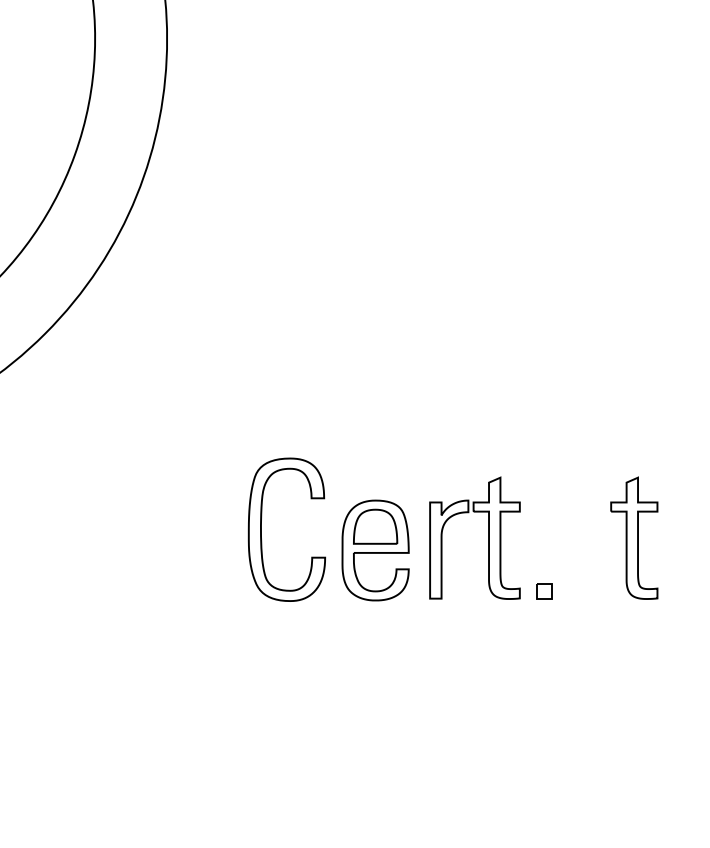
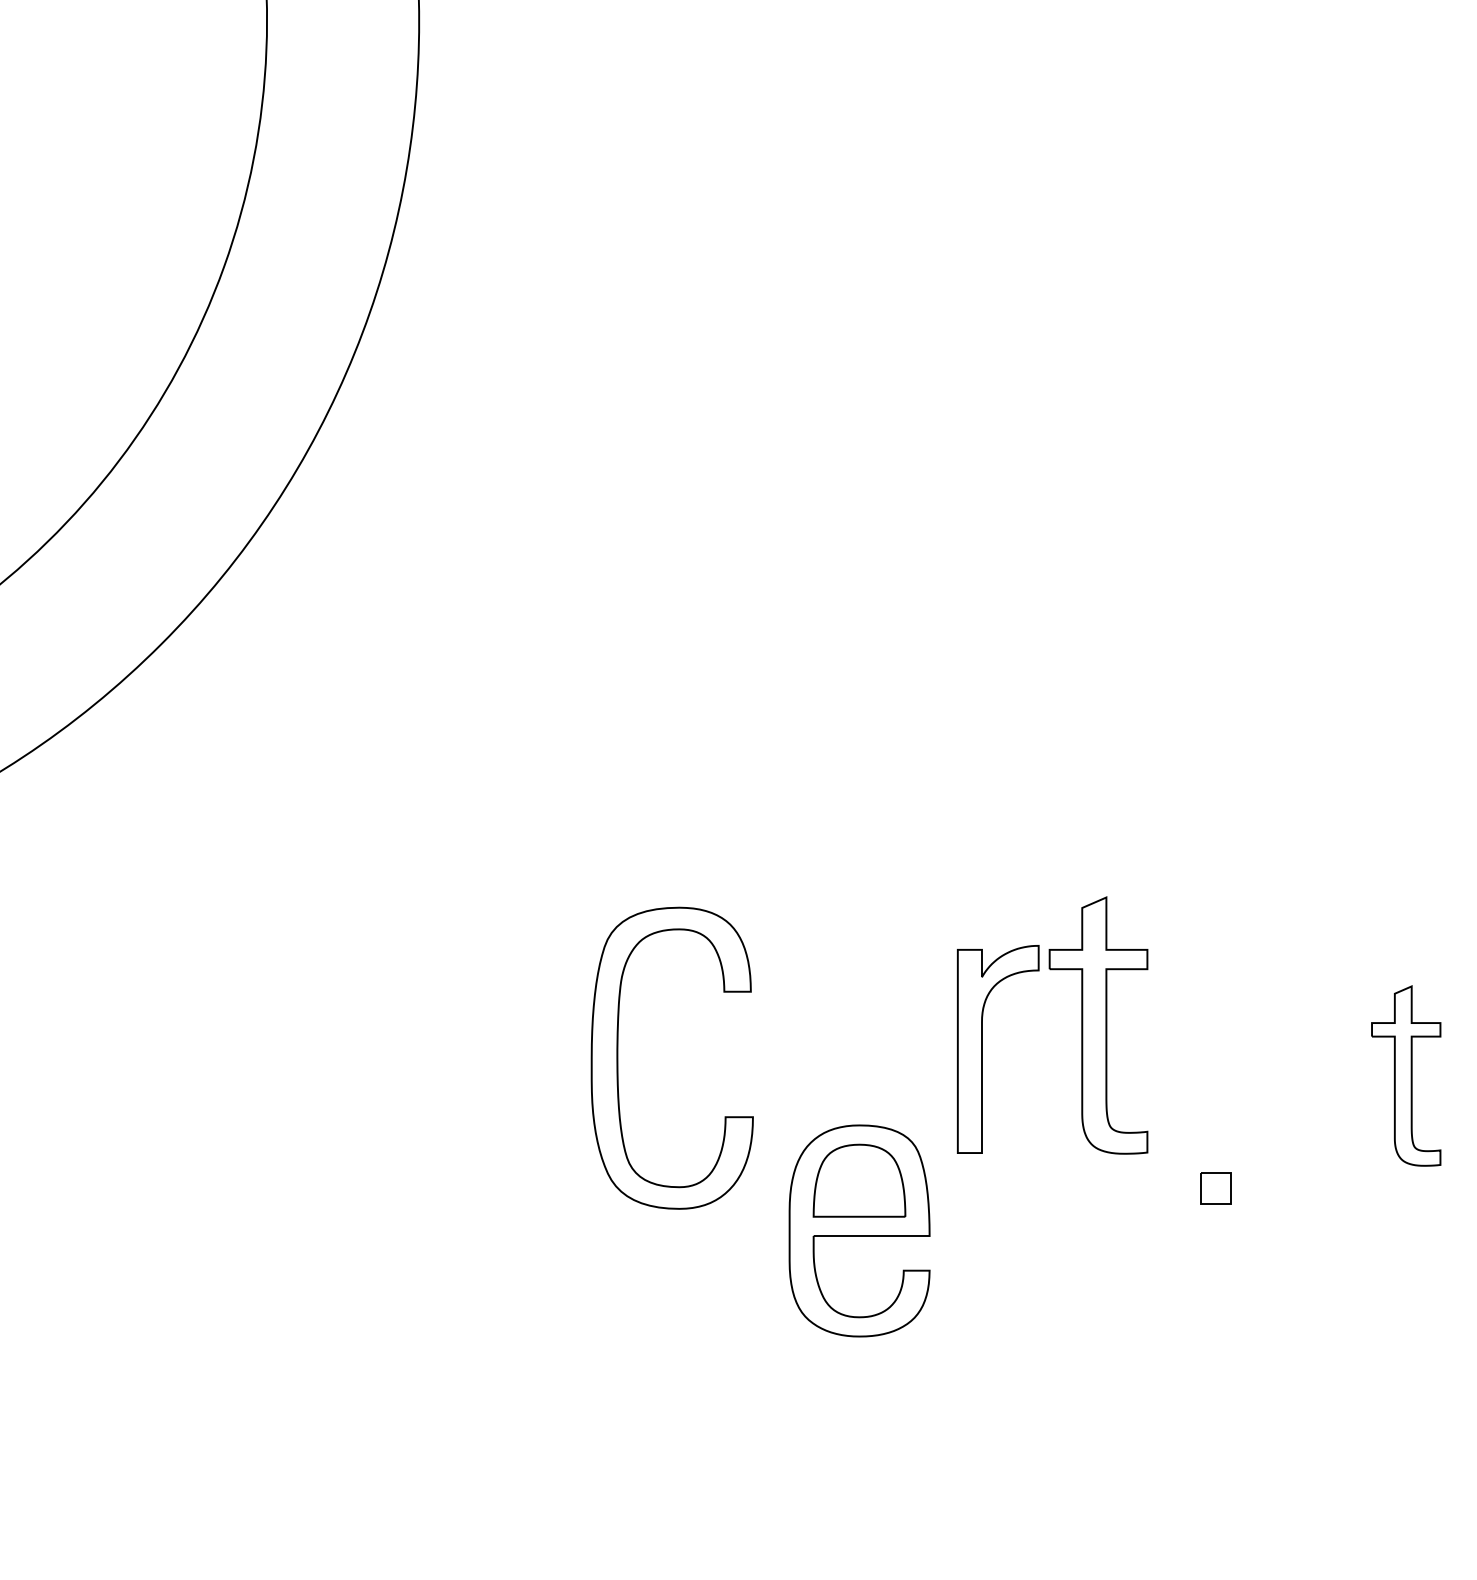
part: (488, 537) -> (1081, 1023), moved
part: (634, 537) -> (1406, 1074), size x0.7
part: (375, 550) -> (859, 1230), moved

